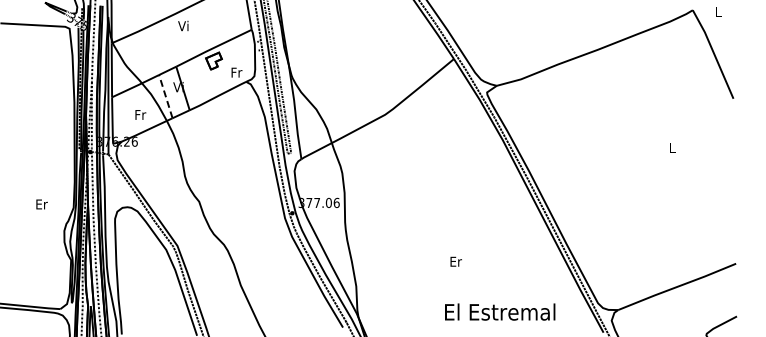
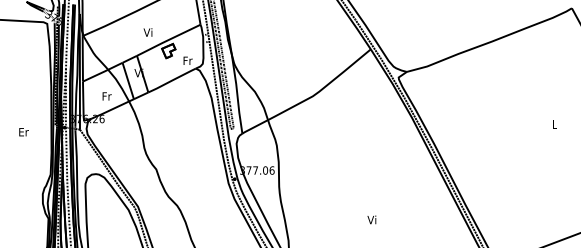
text: (183, 26) -> (148, 32), moved
line: (165, 96) -> (127, 80), dashed -> solid
text: (41, 204) -> (23, 132), moved
text: (455, 261) -> (372, 219), Er -> Vi

